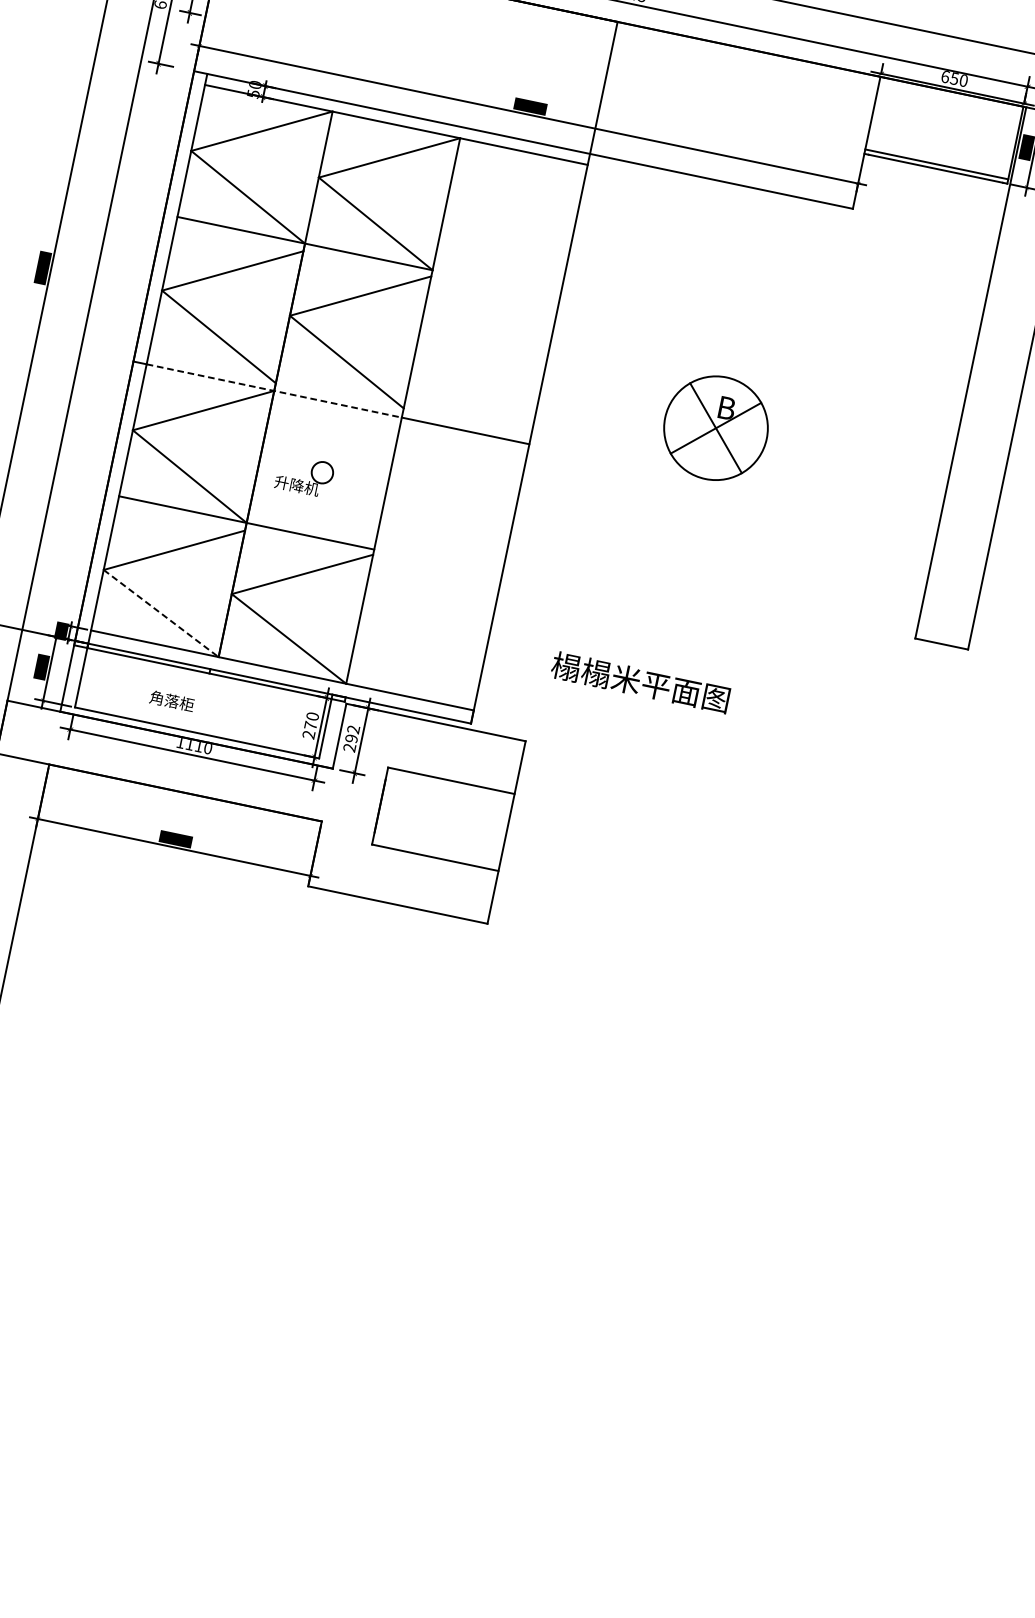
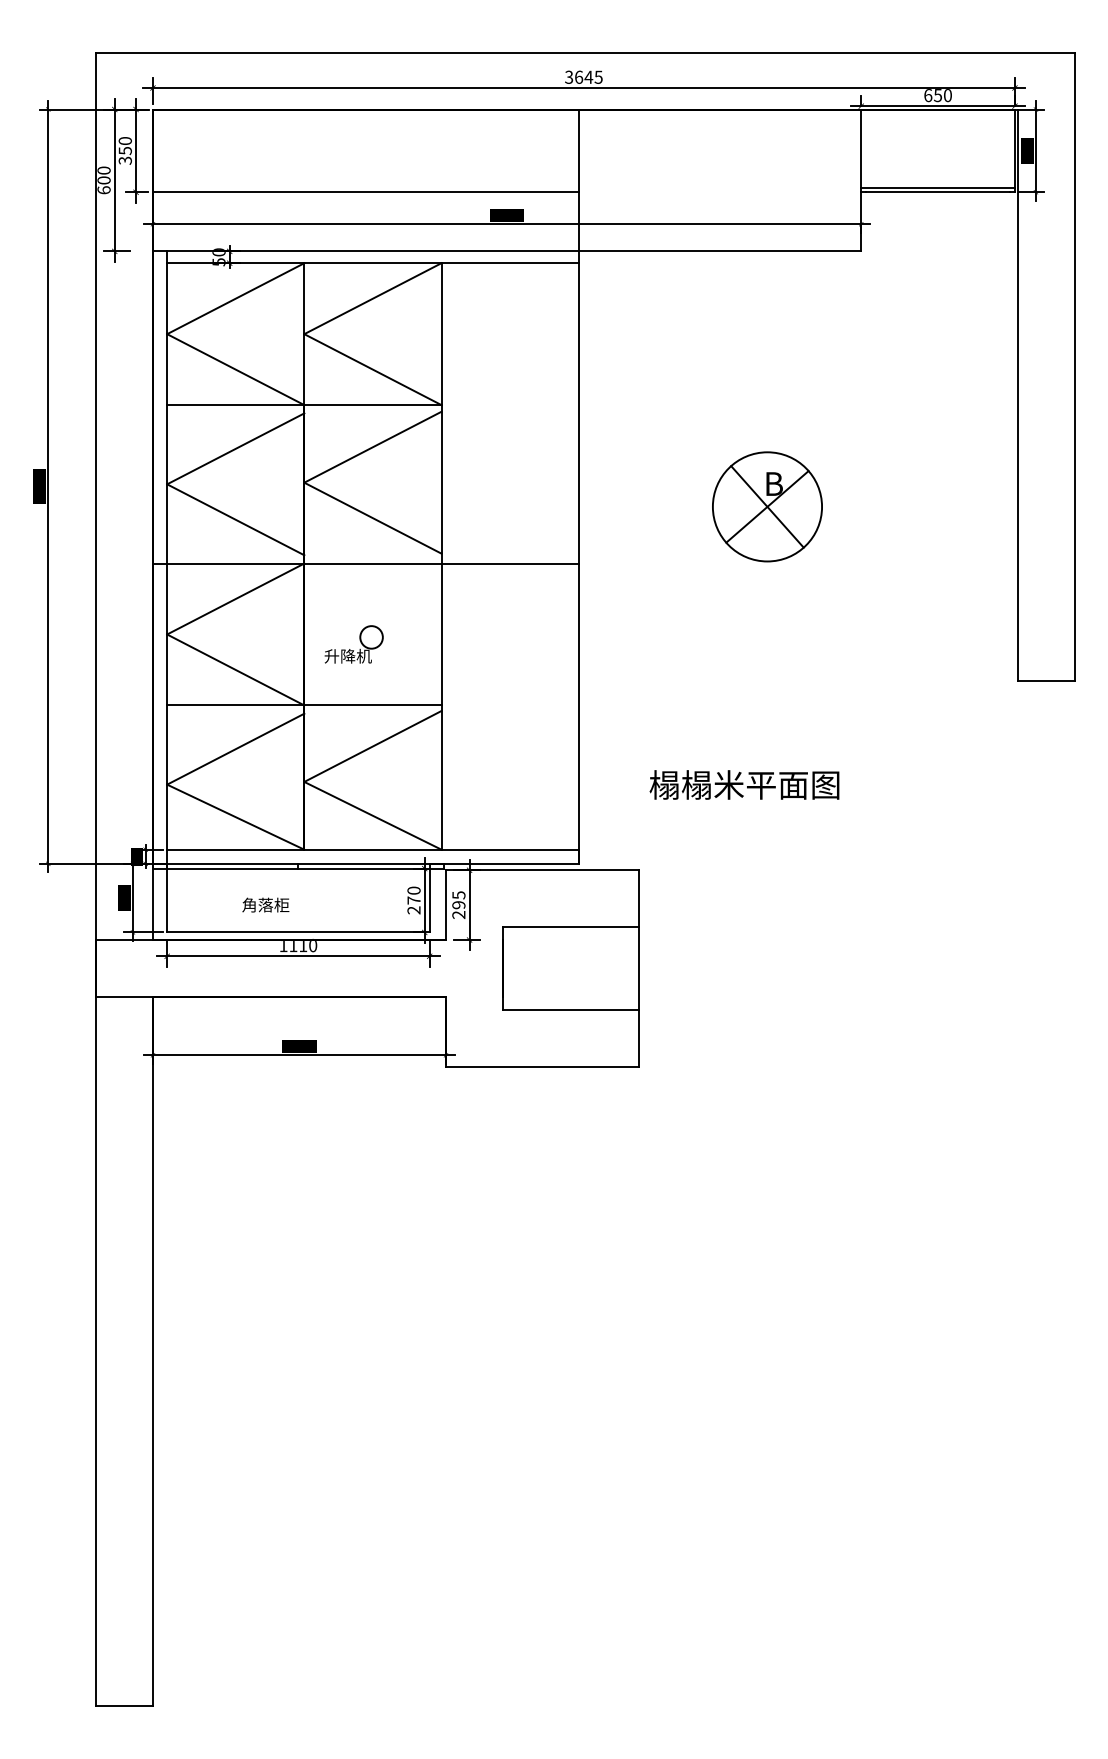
line: (403, 57) -> (365, 192), added
line: (274, 390) -> (304, 563), dashed -> solid
line: (160, 613) -> (235, 817), dashed -> solid
text: (353, 729) -> (458, 895), 292 -> 295

